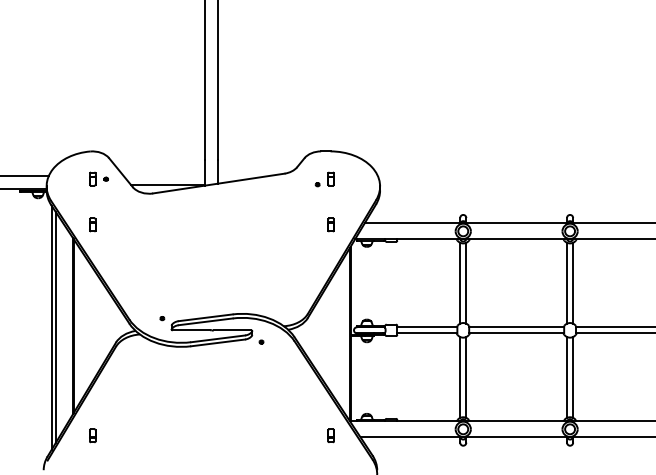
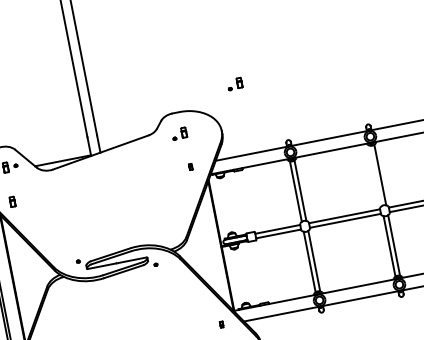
part: (408, 129) -> (234, 84), added
part: (330, 224) -> (190, 166), size x0.6
line: (567, 282) -> (375, 175), removed
part: (330, 435) -> (221, 324), size x0.6

